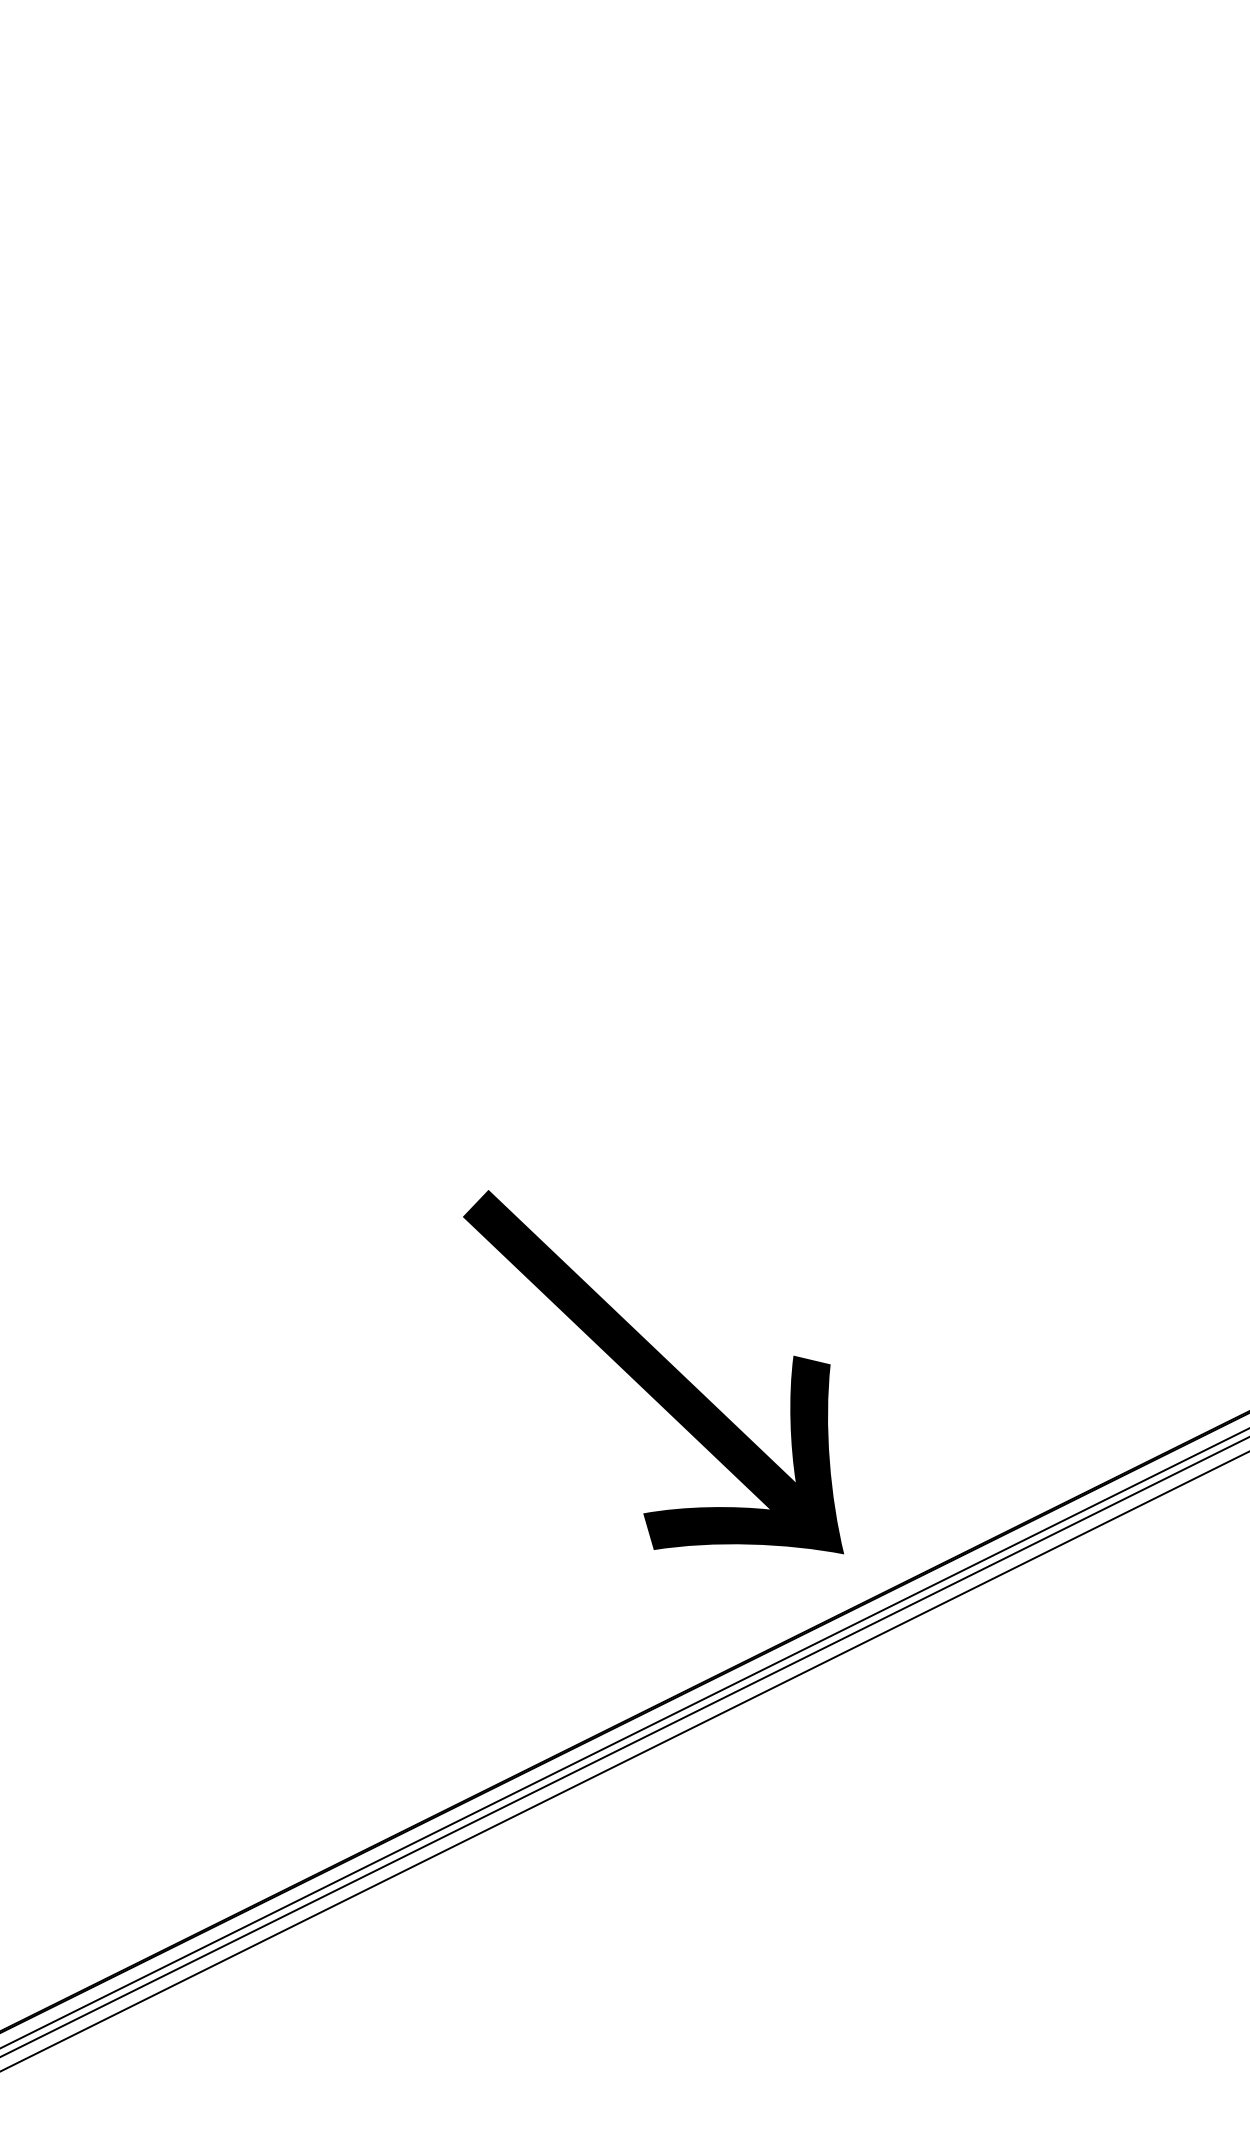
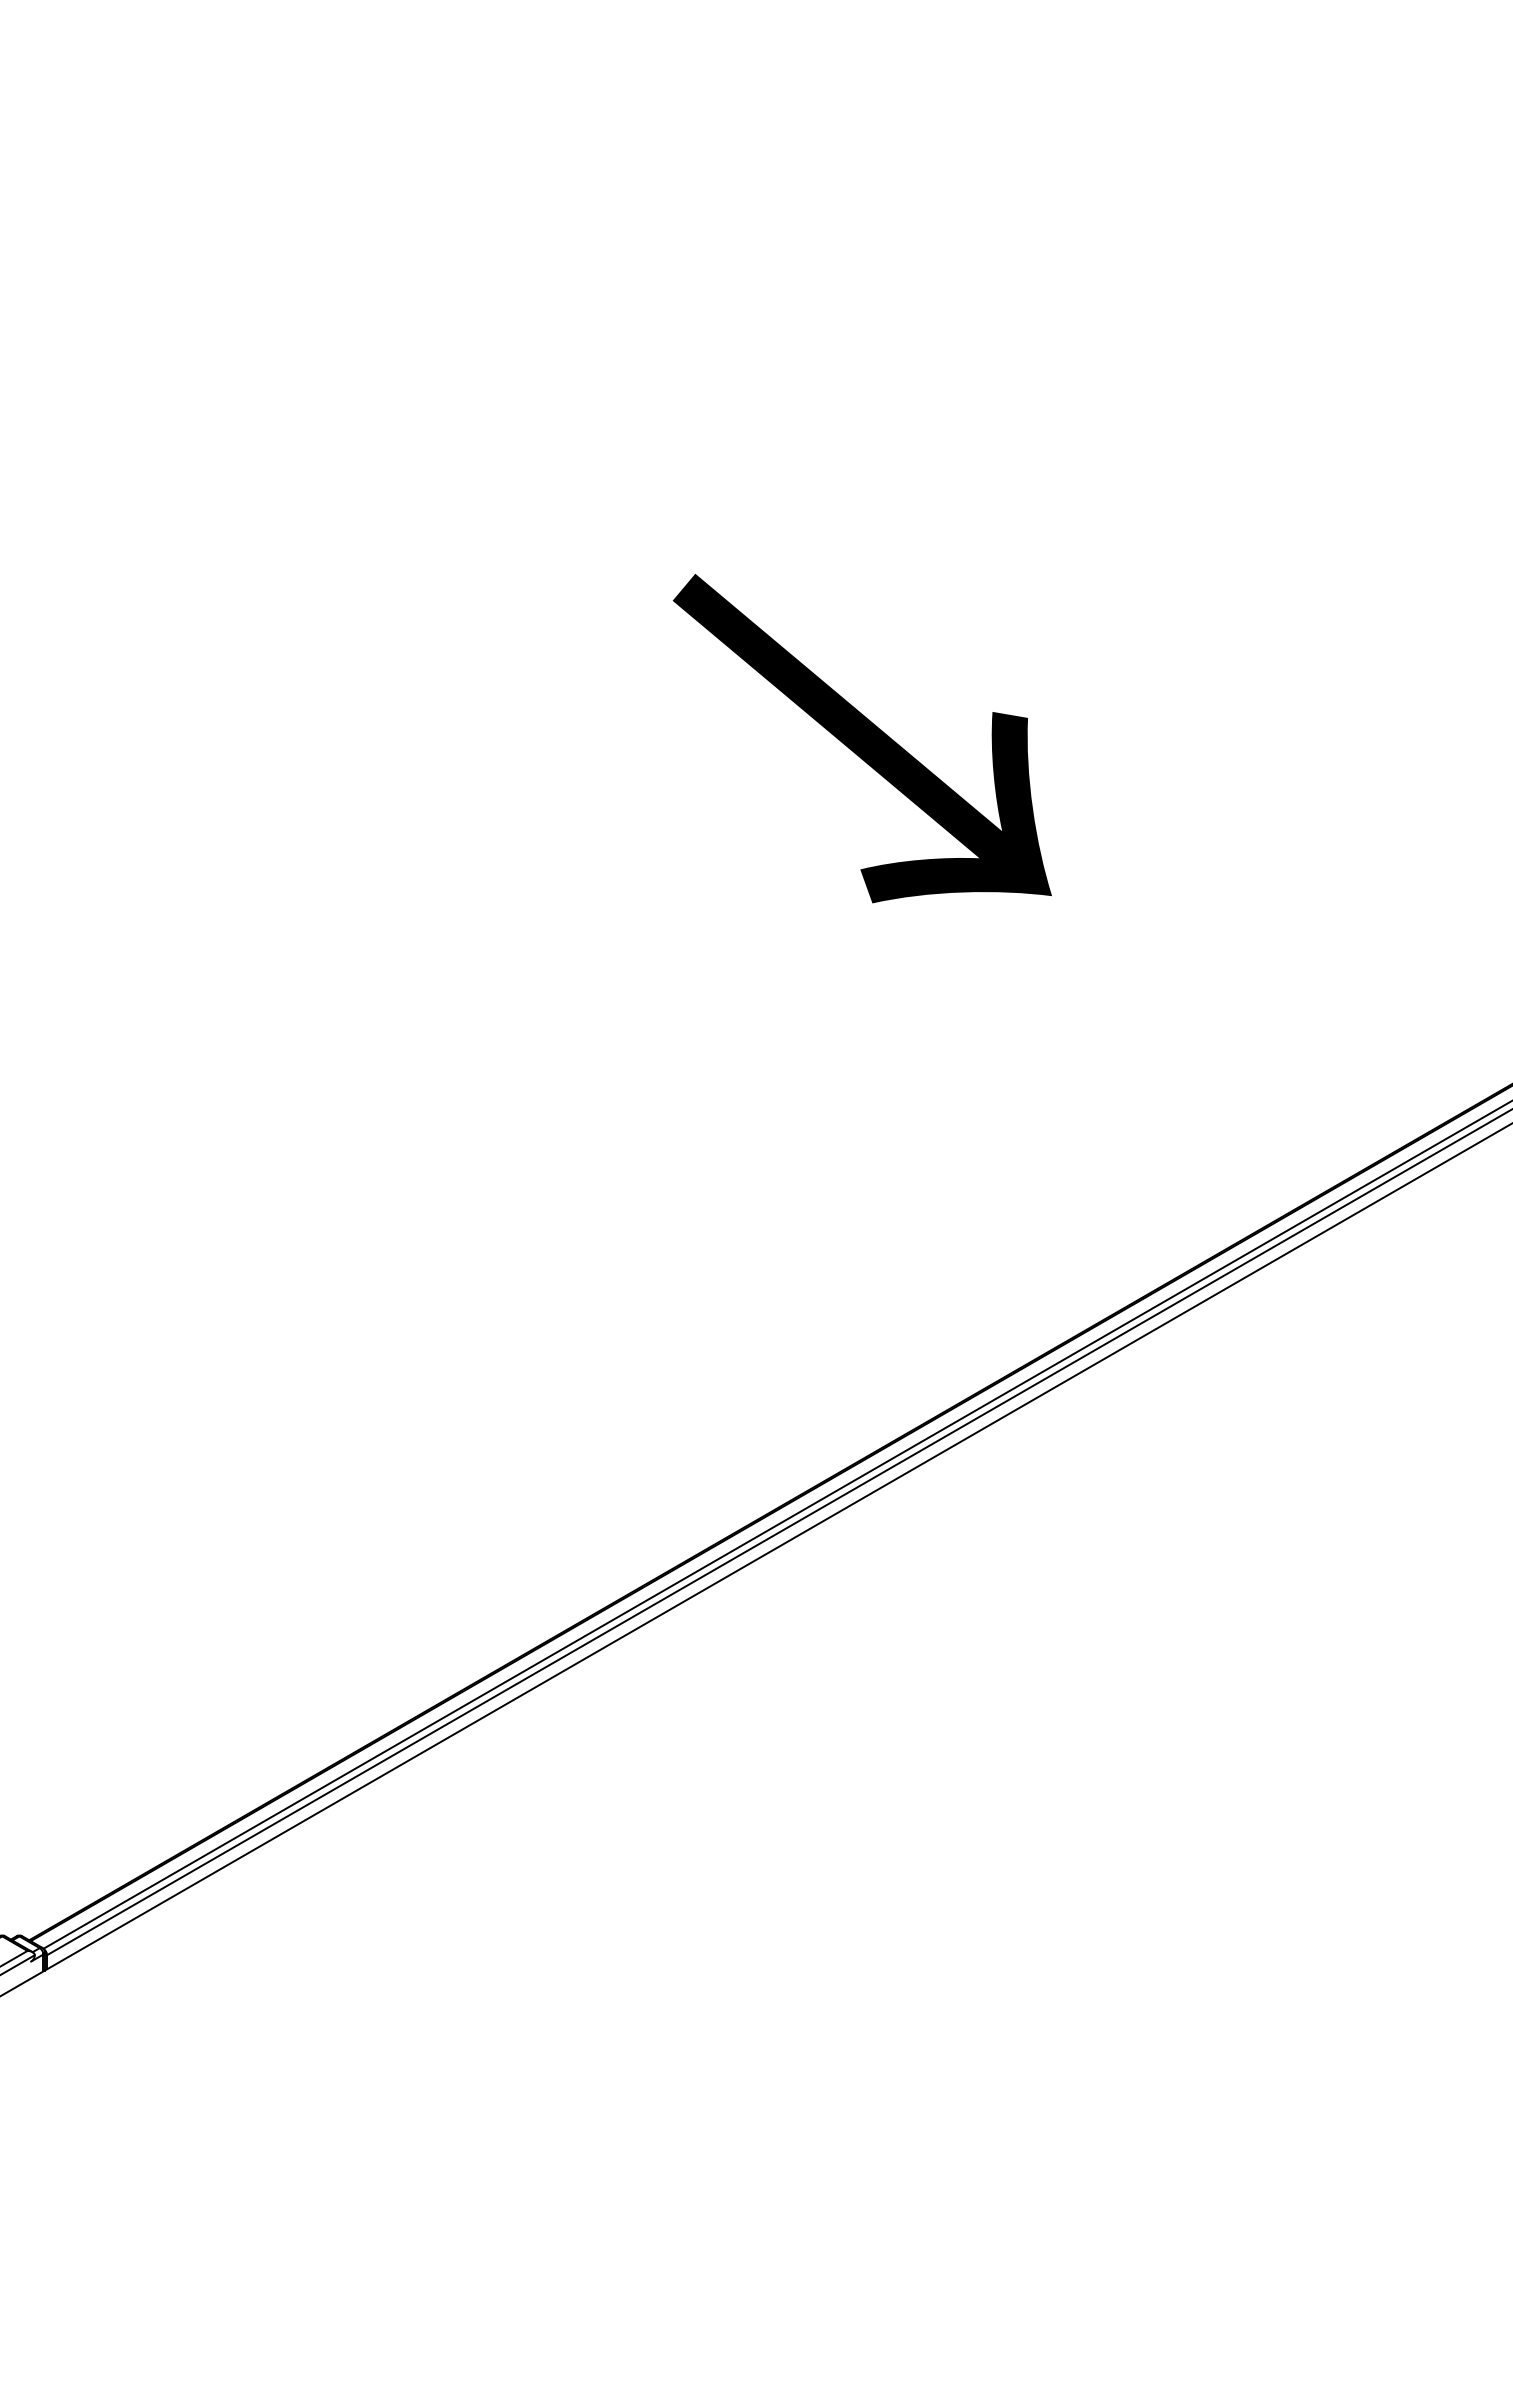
text: (653, 1375) -> (861, 738), moved

